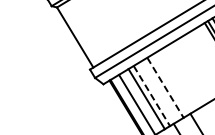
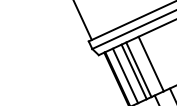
line: (165, 88) -> (151, 64), dashed -> solid
line: (152, 96) -> (139, 70), dashed -> solid

